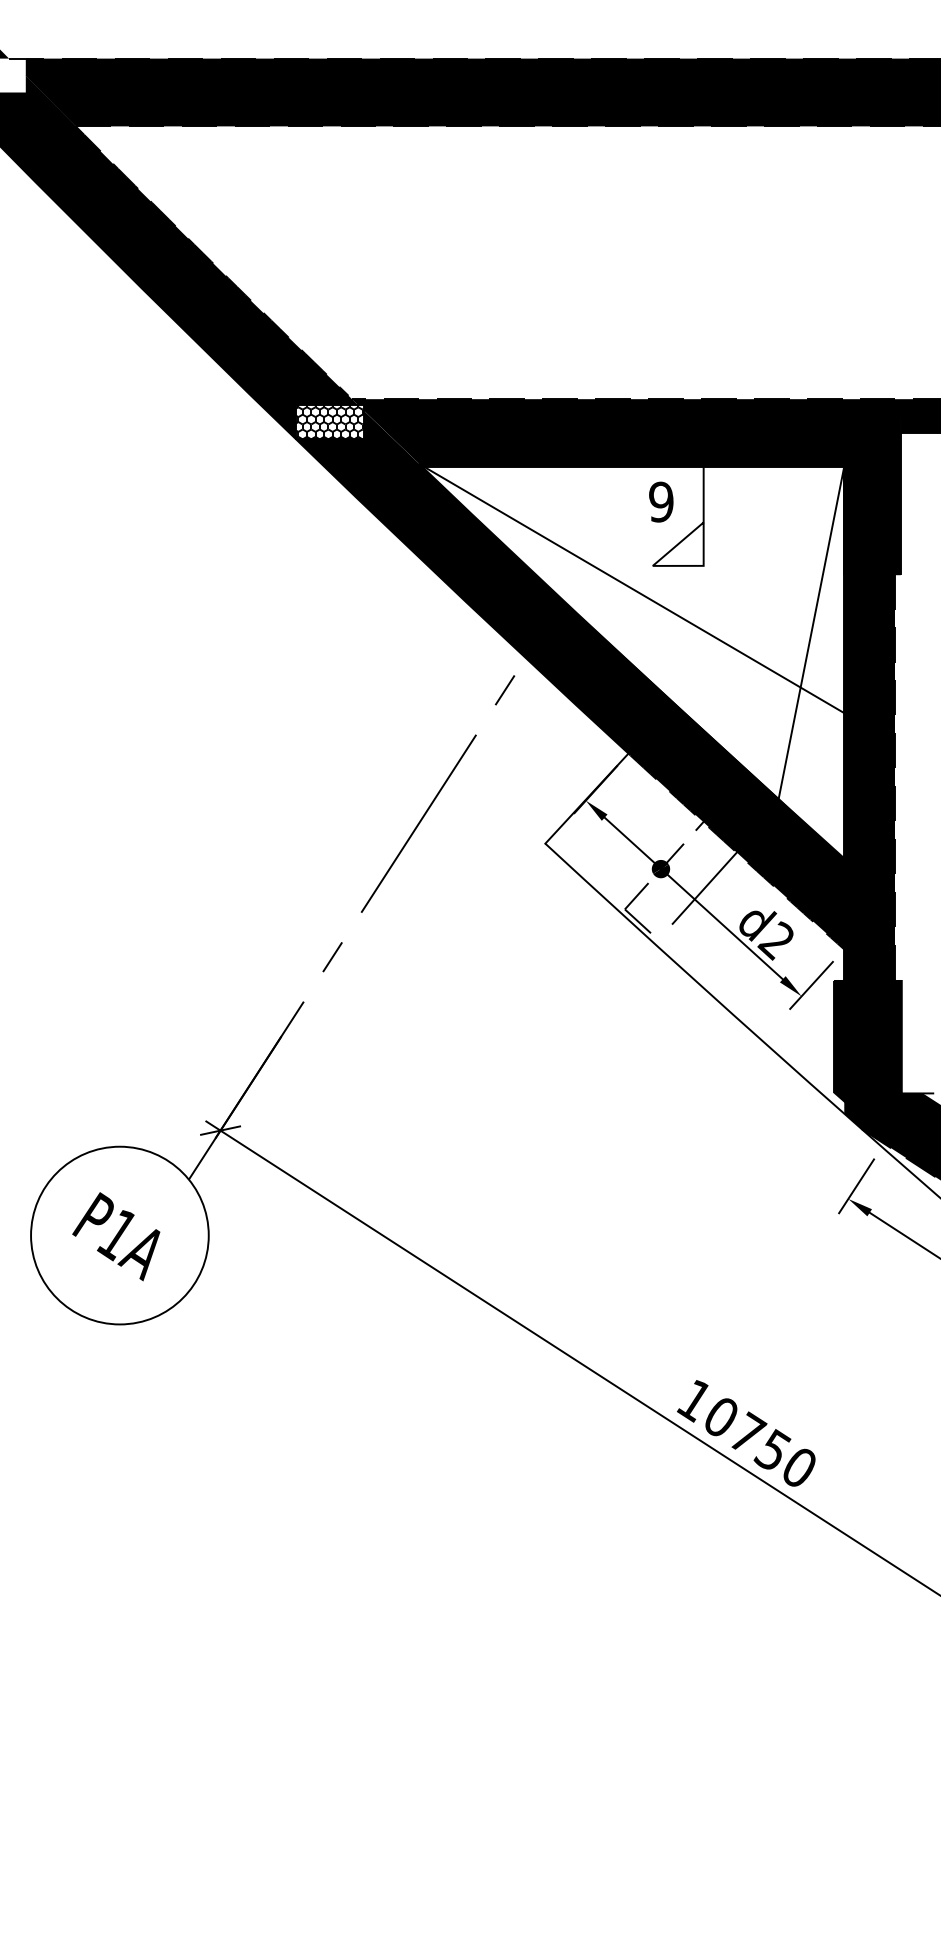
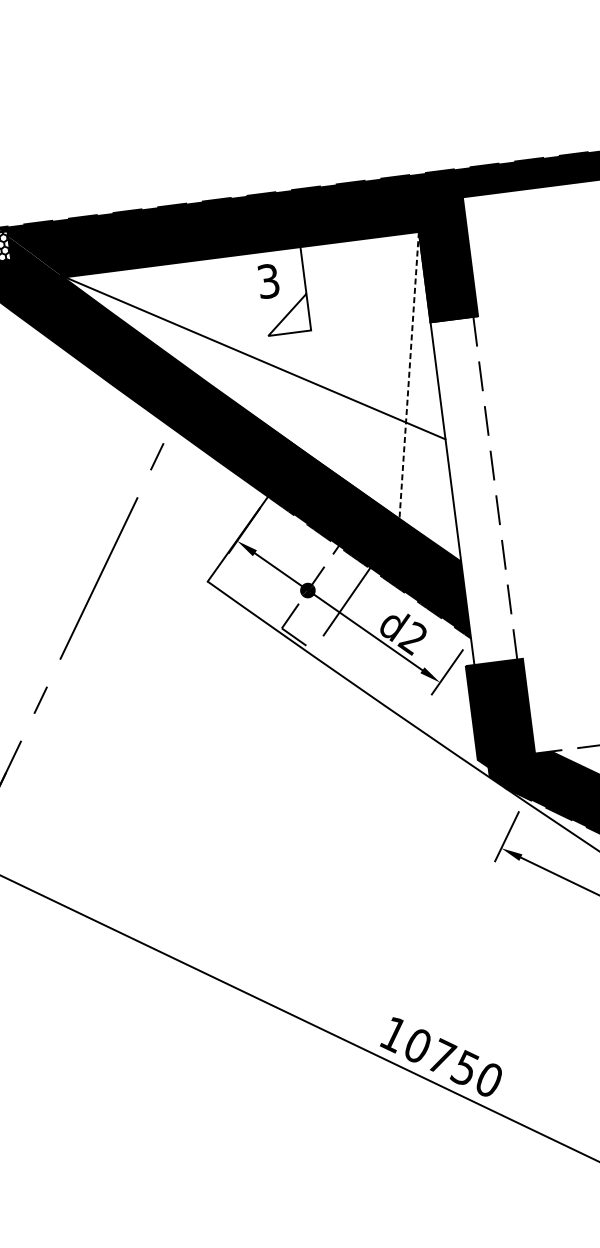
text: (661, 501) -> (268, 280), 9 -> 3
line: (811, 633) -> (409, 375), solid -> dashed
fill: (869, 777) -> (473, 490), removed

